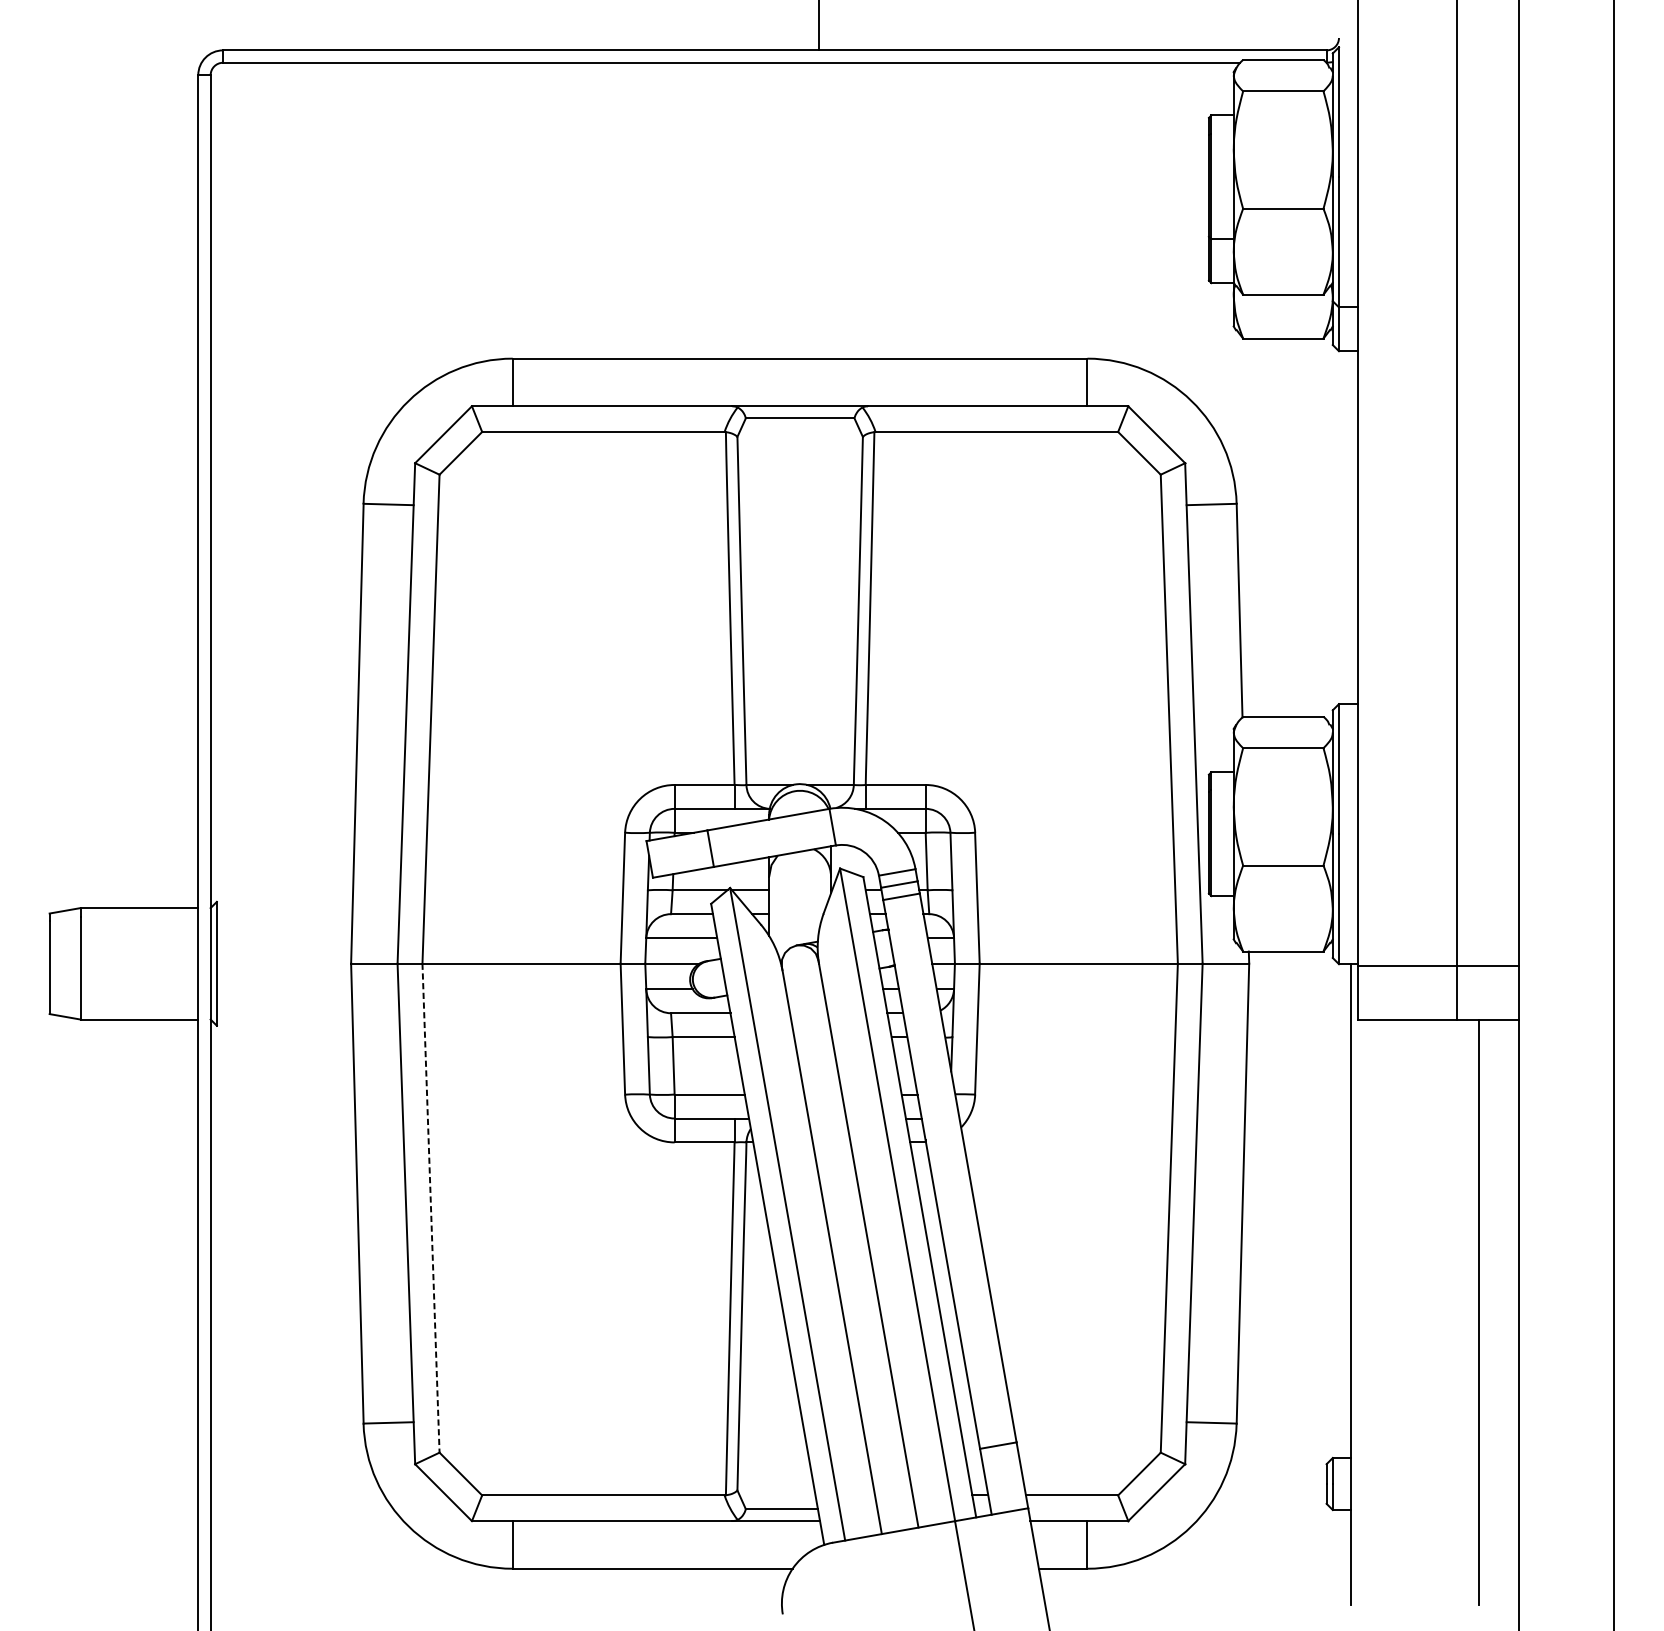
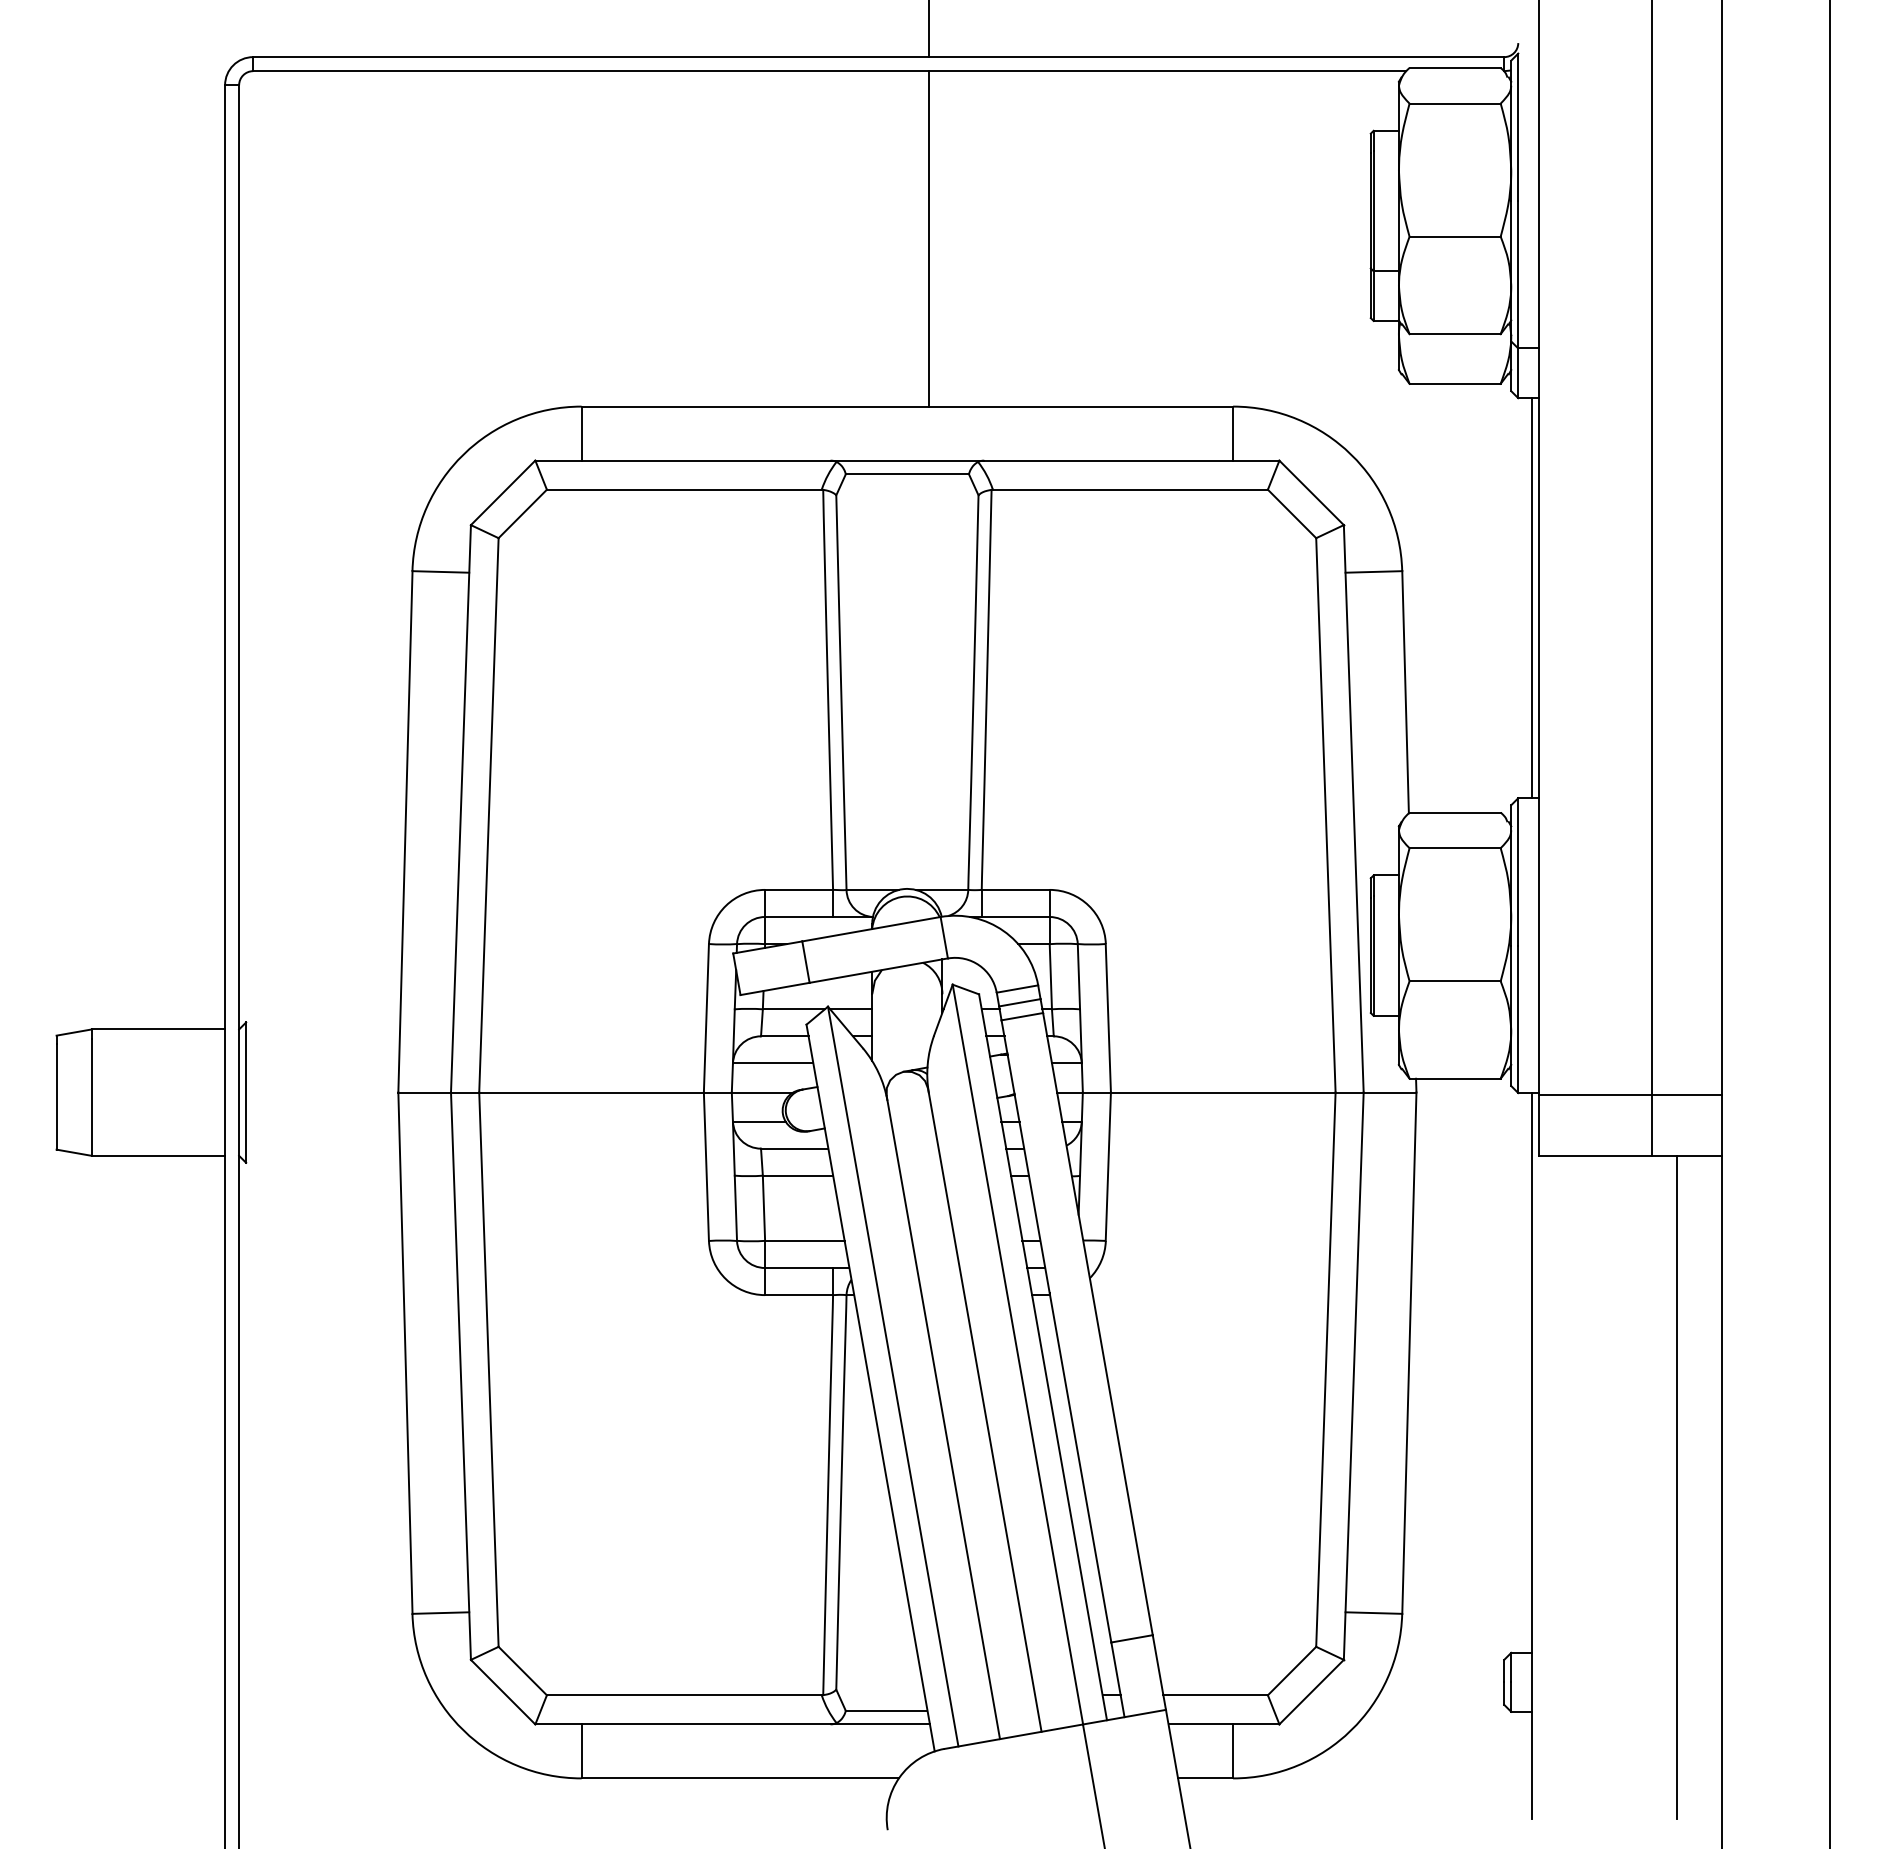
line: (818, 210) -> (928, 238), added
line: (1351, 527) -> (1532, 598), added
line: (430, 1208) -> (488, 1370), dashed -> solid

